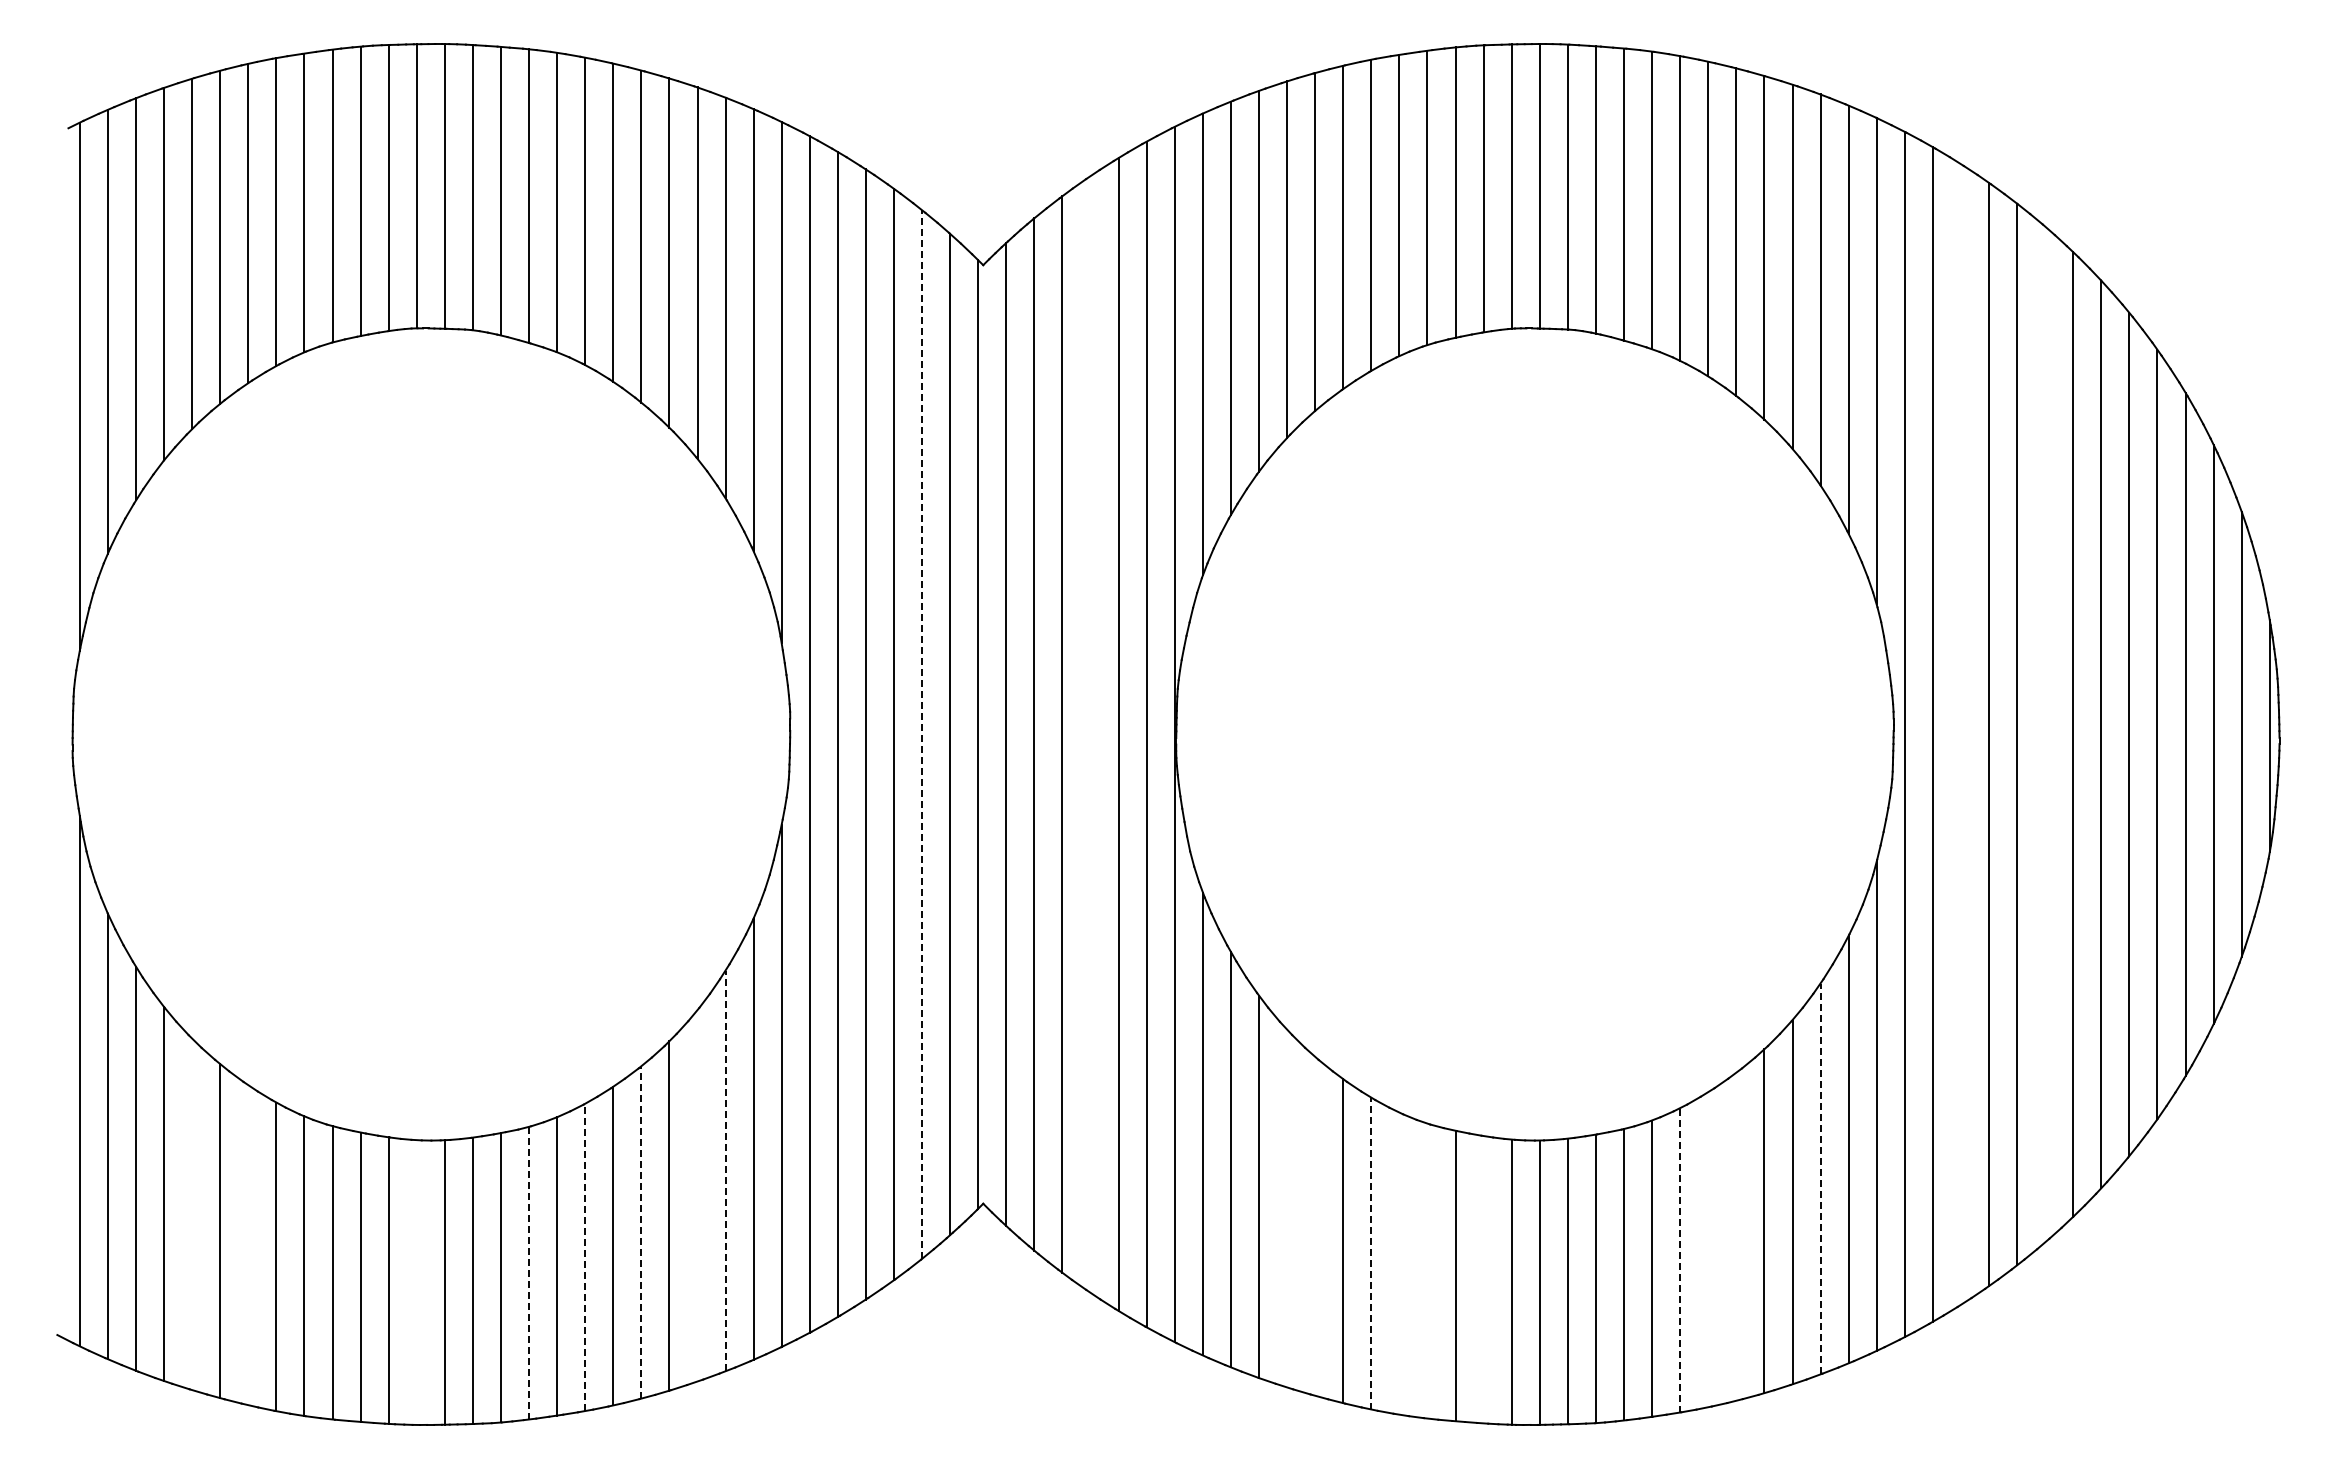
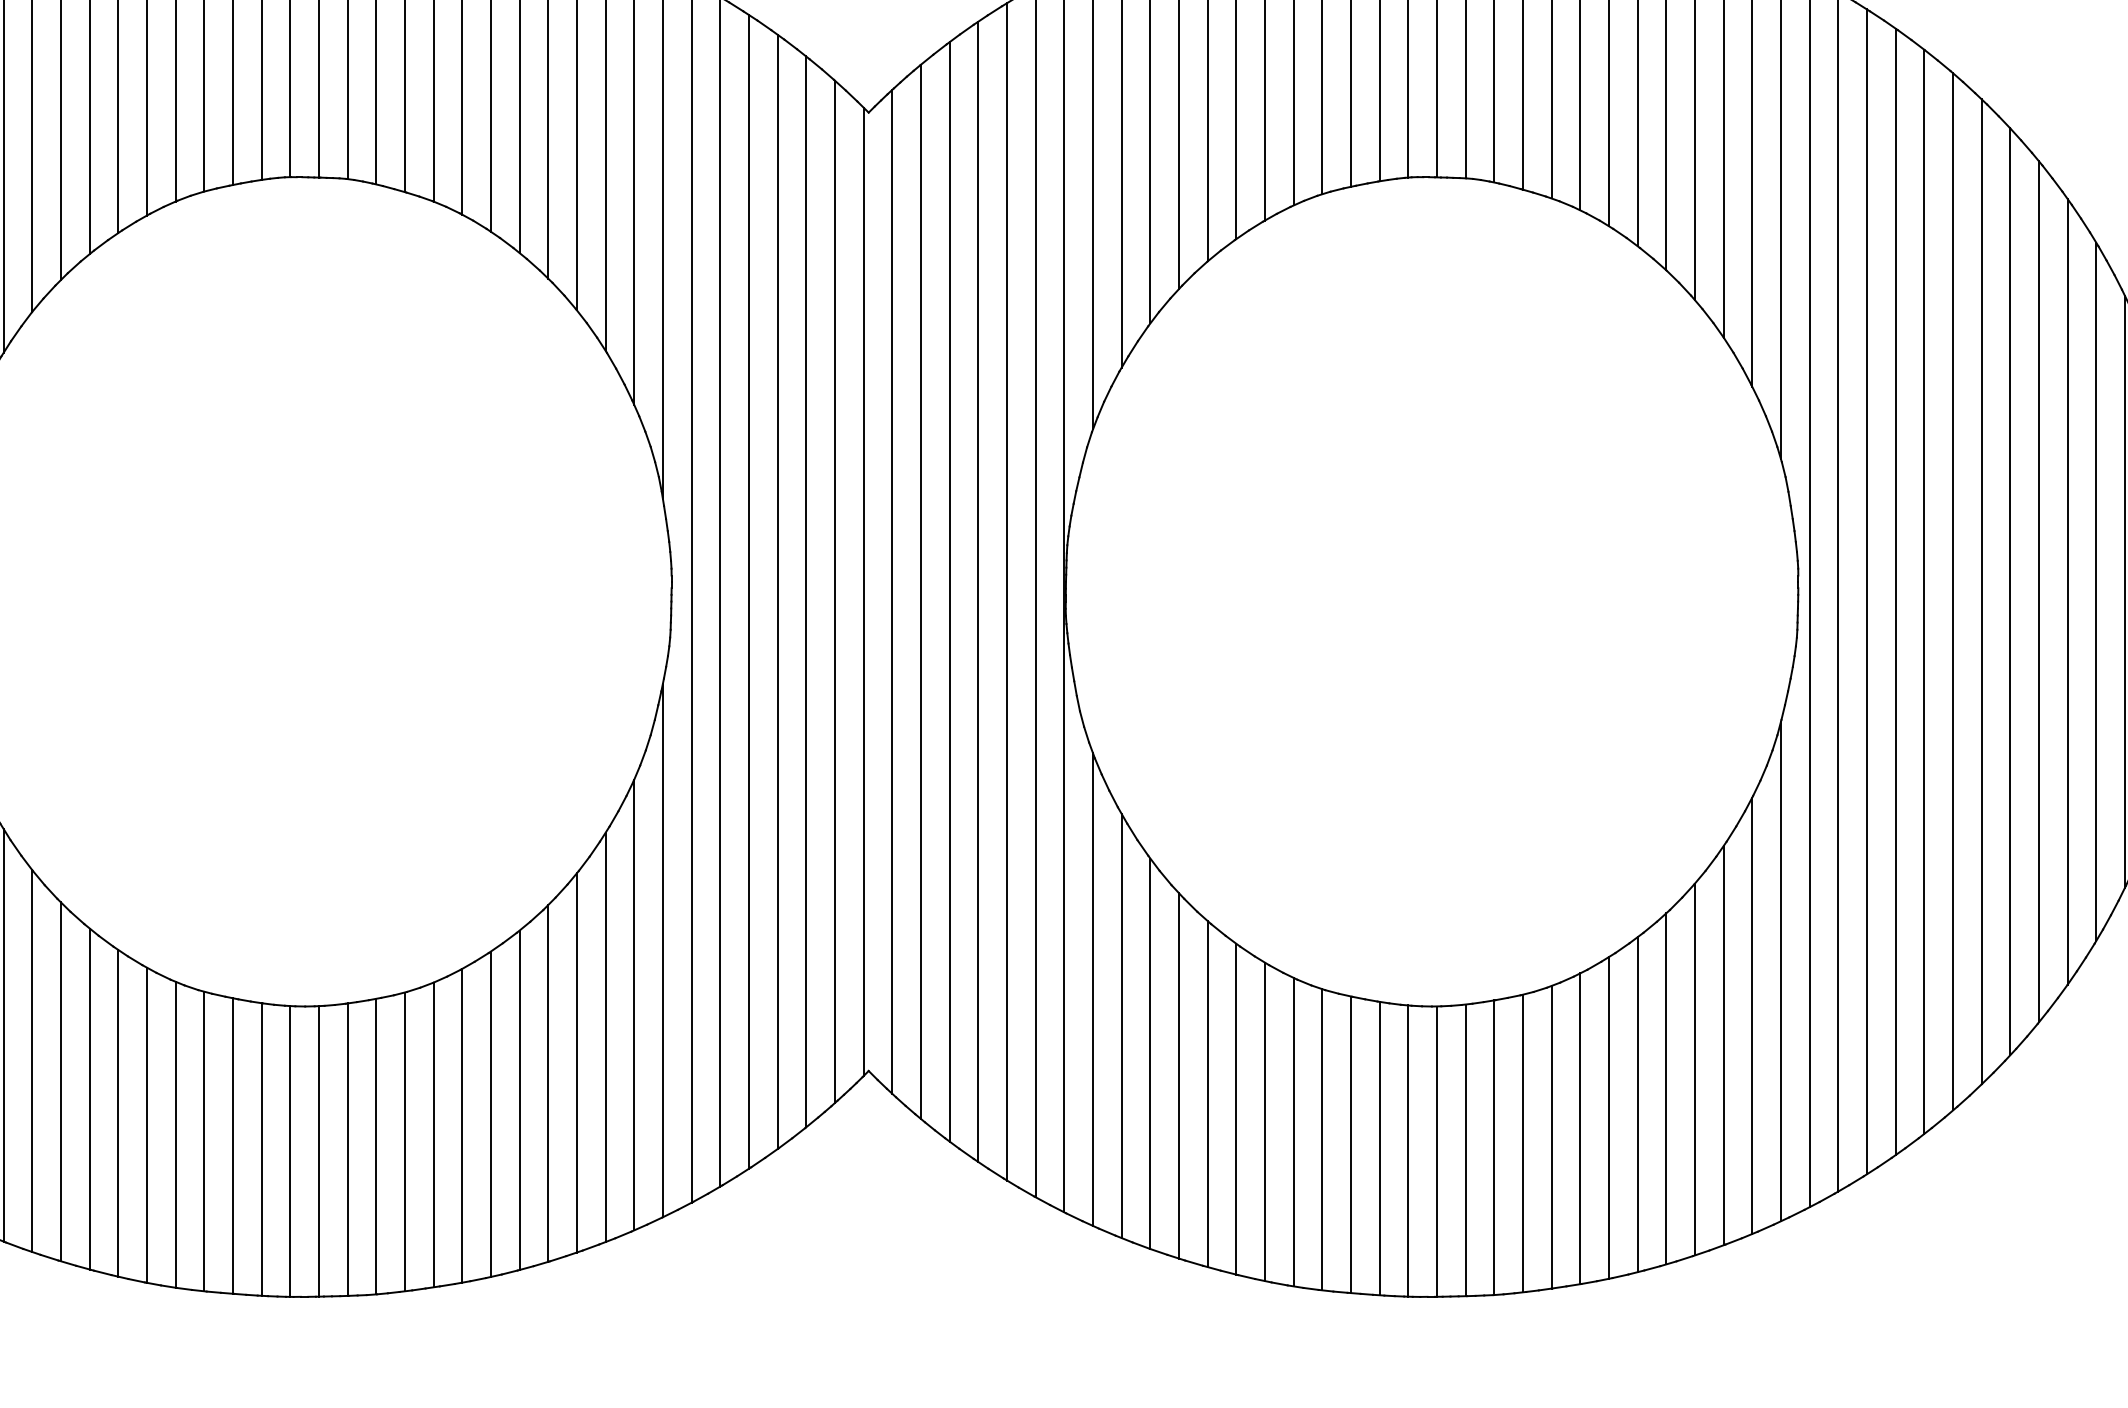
line: (922, 734) -> (806, 591), dashed -> solid
line: (1090, 734) -> (978, 591), added
line: (1960, 734) -> (1866, 591), added
line: (2045, 734) -> (1953, 591), added
line: (725, 1170) -> (605, 1037), dashed -> solid
line: (1820, 1178) -> (1723, 1045), dashed -> solid
line: (697, 1195) -> (576, 1062), added
line: (1287, 1208) -> (1179, 1075), added
line: (192, 1214) -> (61, 1081), added
line: (1315, 1225) -> (1207, 1093), added
line: (641, 1231) -> (519, 1099), dashed -> solid
line: (1736, 1236) -> (1637, 1104), added
line: (248, 1245) -> (118, 1113), added
line: (1708, 1249) -> (1609, 1117), added
line: (1371, 1253) -> (1265, 1121), dashed -> solid
line: (585, 1257) -> (462, 1125), dashed -> solid
line: (1680, 1259) -> (1580, 1127), dashed -> solid
line: (1399, 1263) -> (1293, 1132), added
line: (1427, 1270) -> (1322, 1139), added
line: (529, 1272) -> (405, 1141), dashed -> solid
line: (1483, 1279) -> (1379, 1148), added
line: (416, 1282) -> (289, 1151), added

